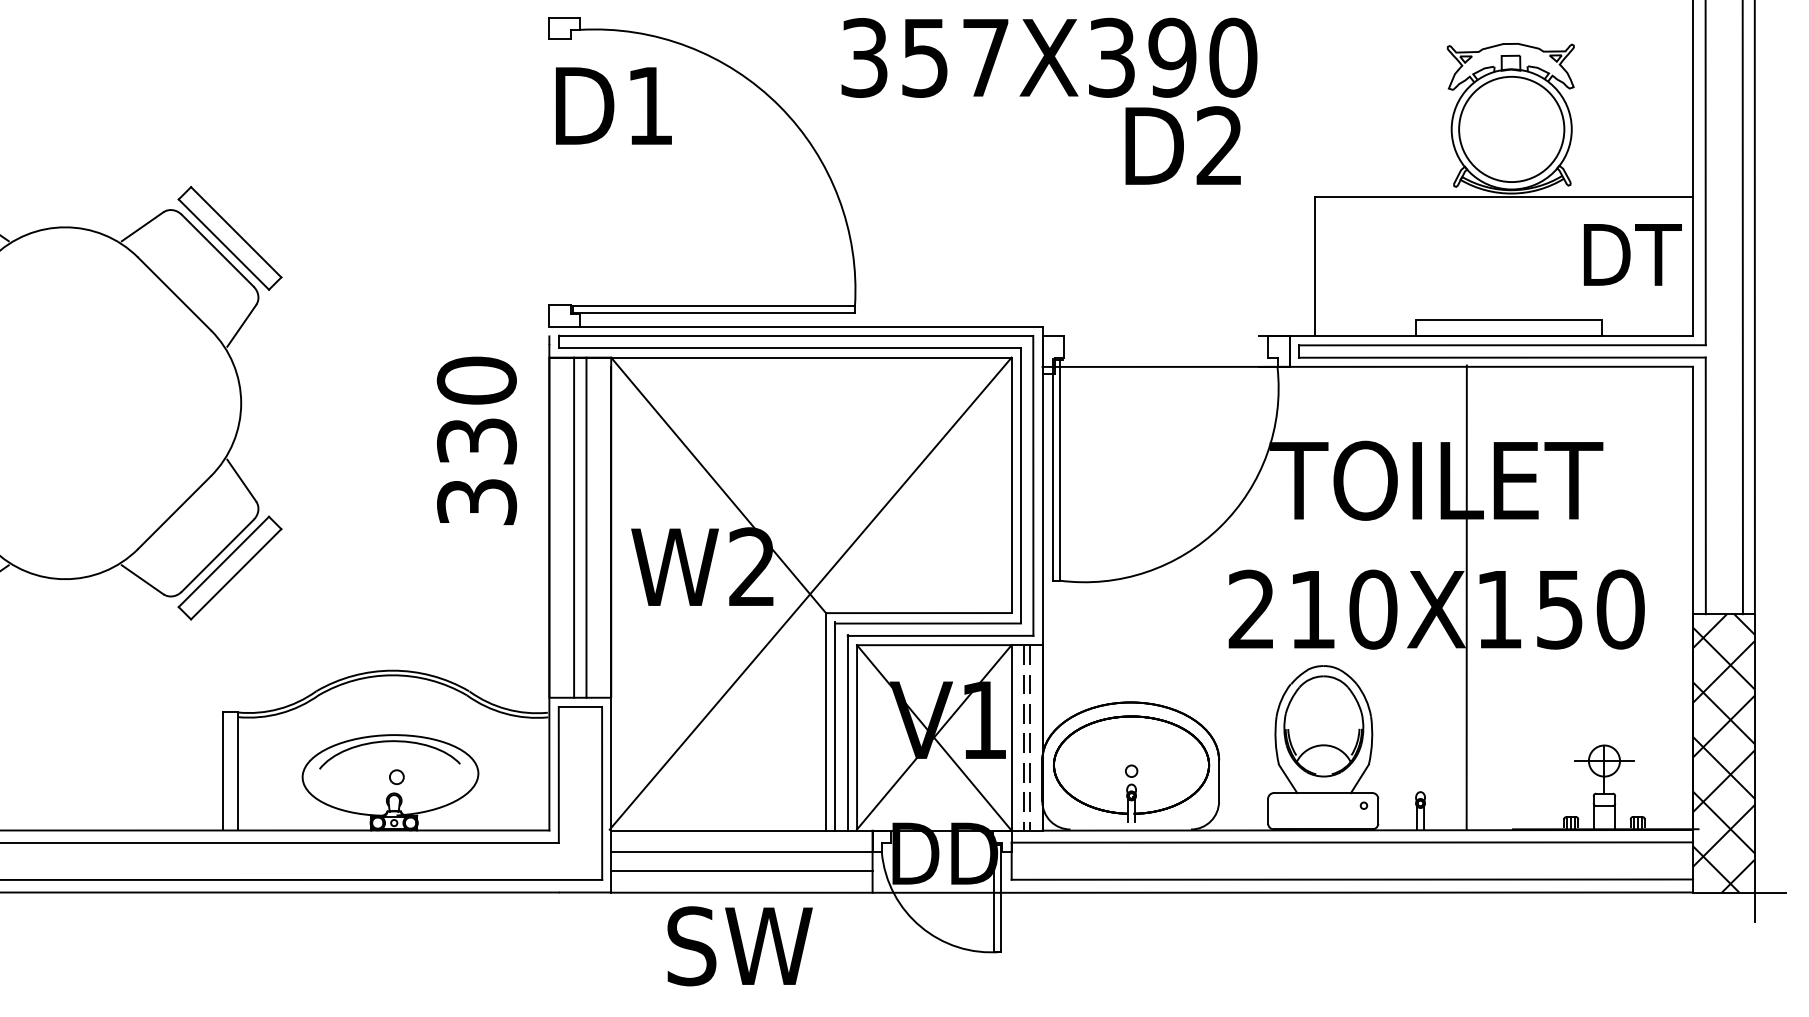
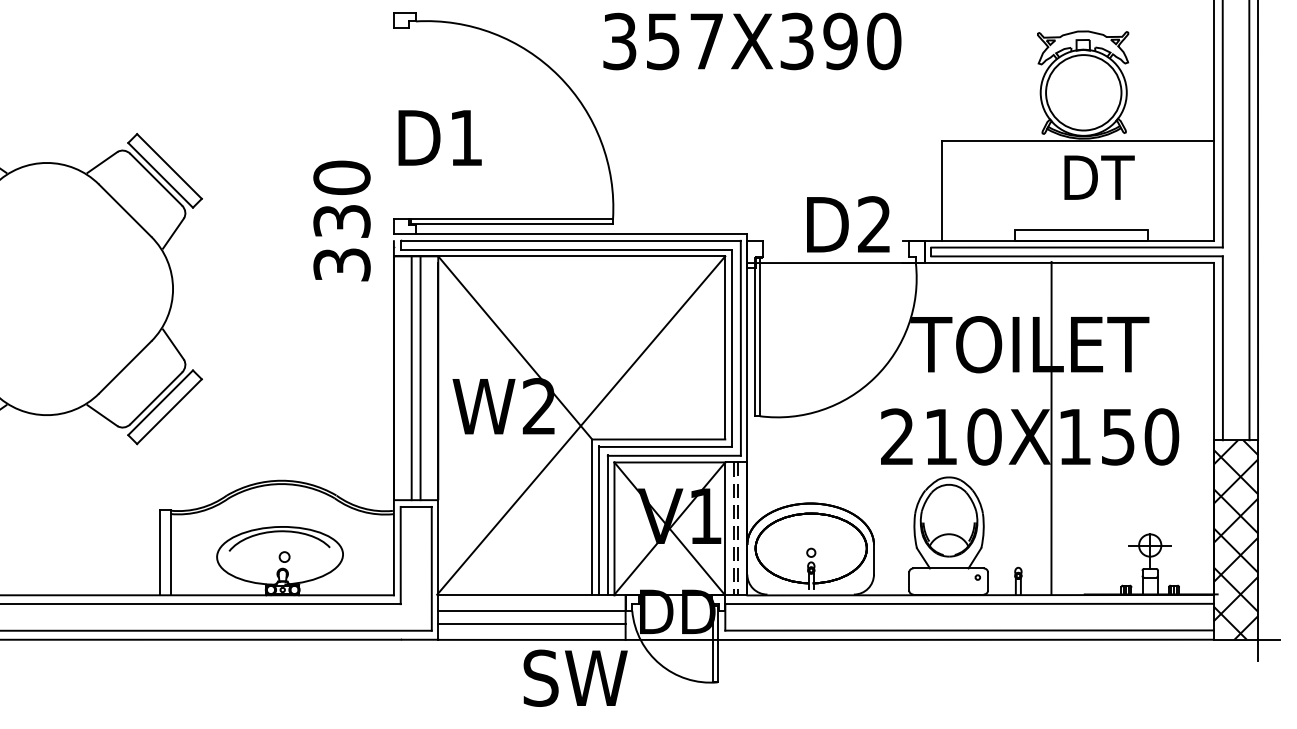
text: (612, 105) -> (439, 137), moved
text: (1183, 145) -> (848, 224), moved
text: (1632, 254) -> (1099, 177), moved
text: (476, 440) -> (341, 220), moved
text: (739, 945) -> (575, 677), moved

